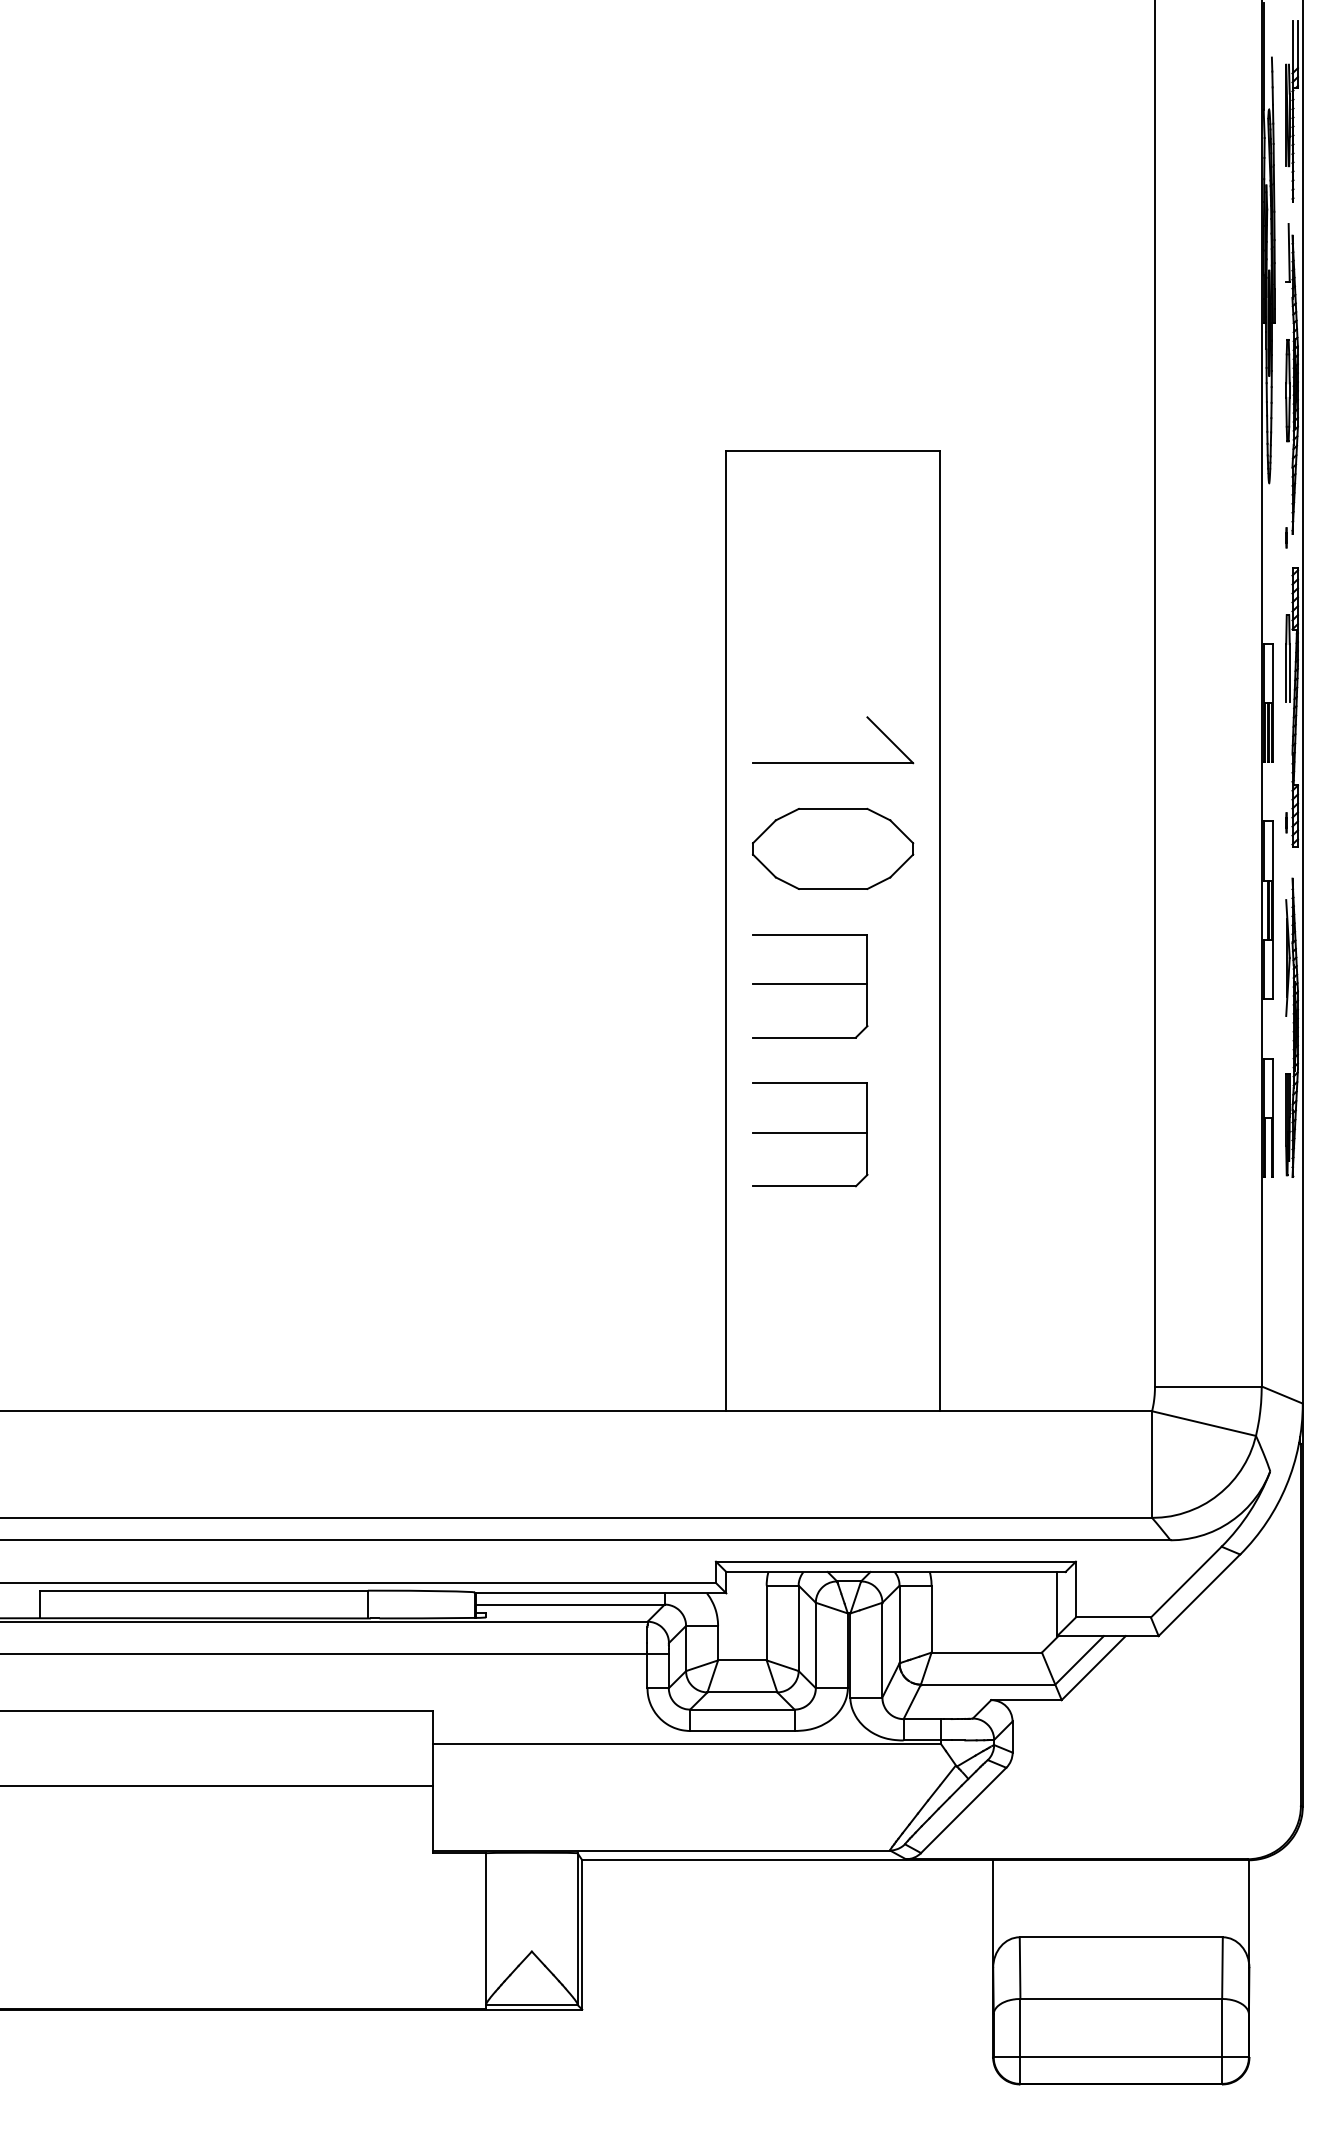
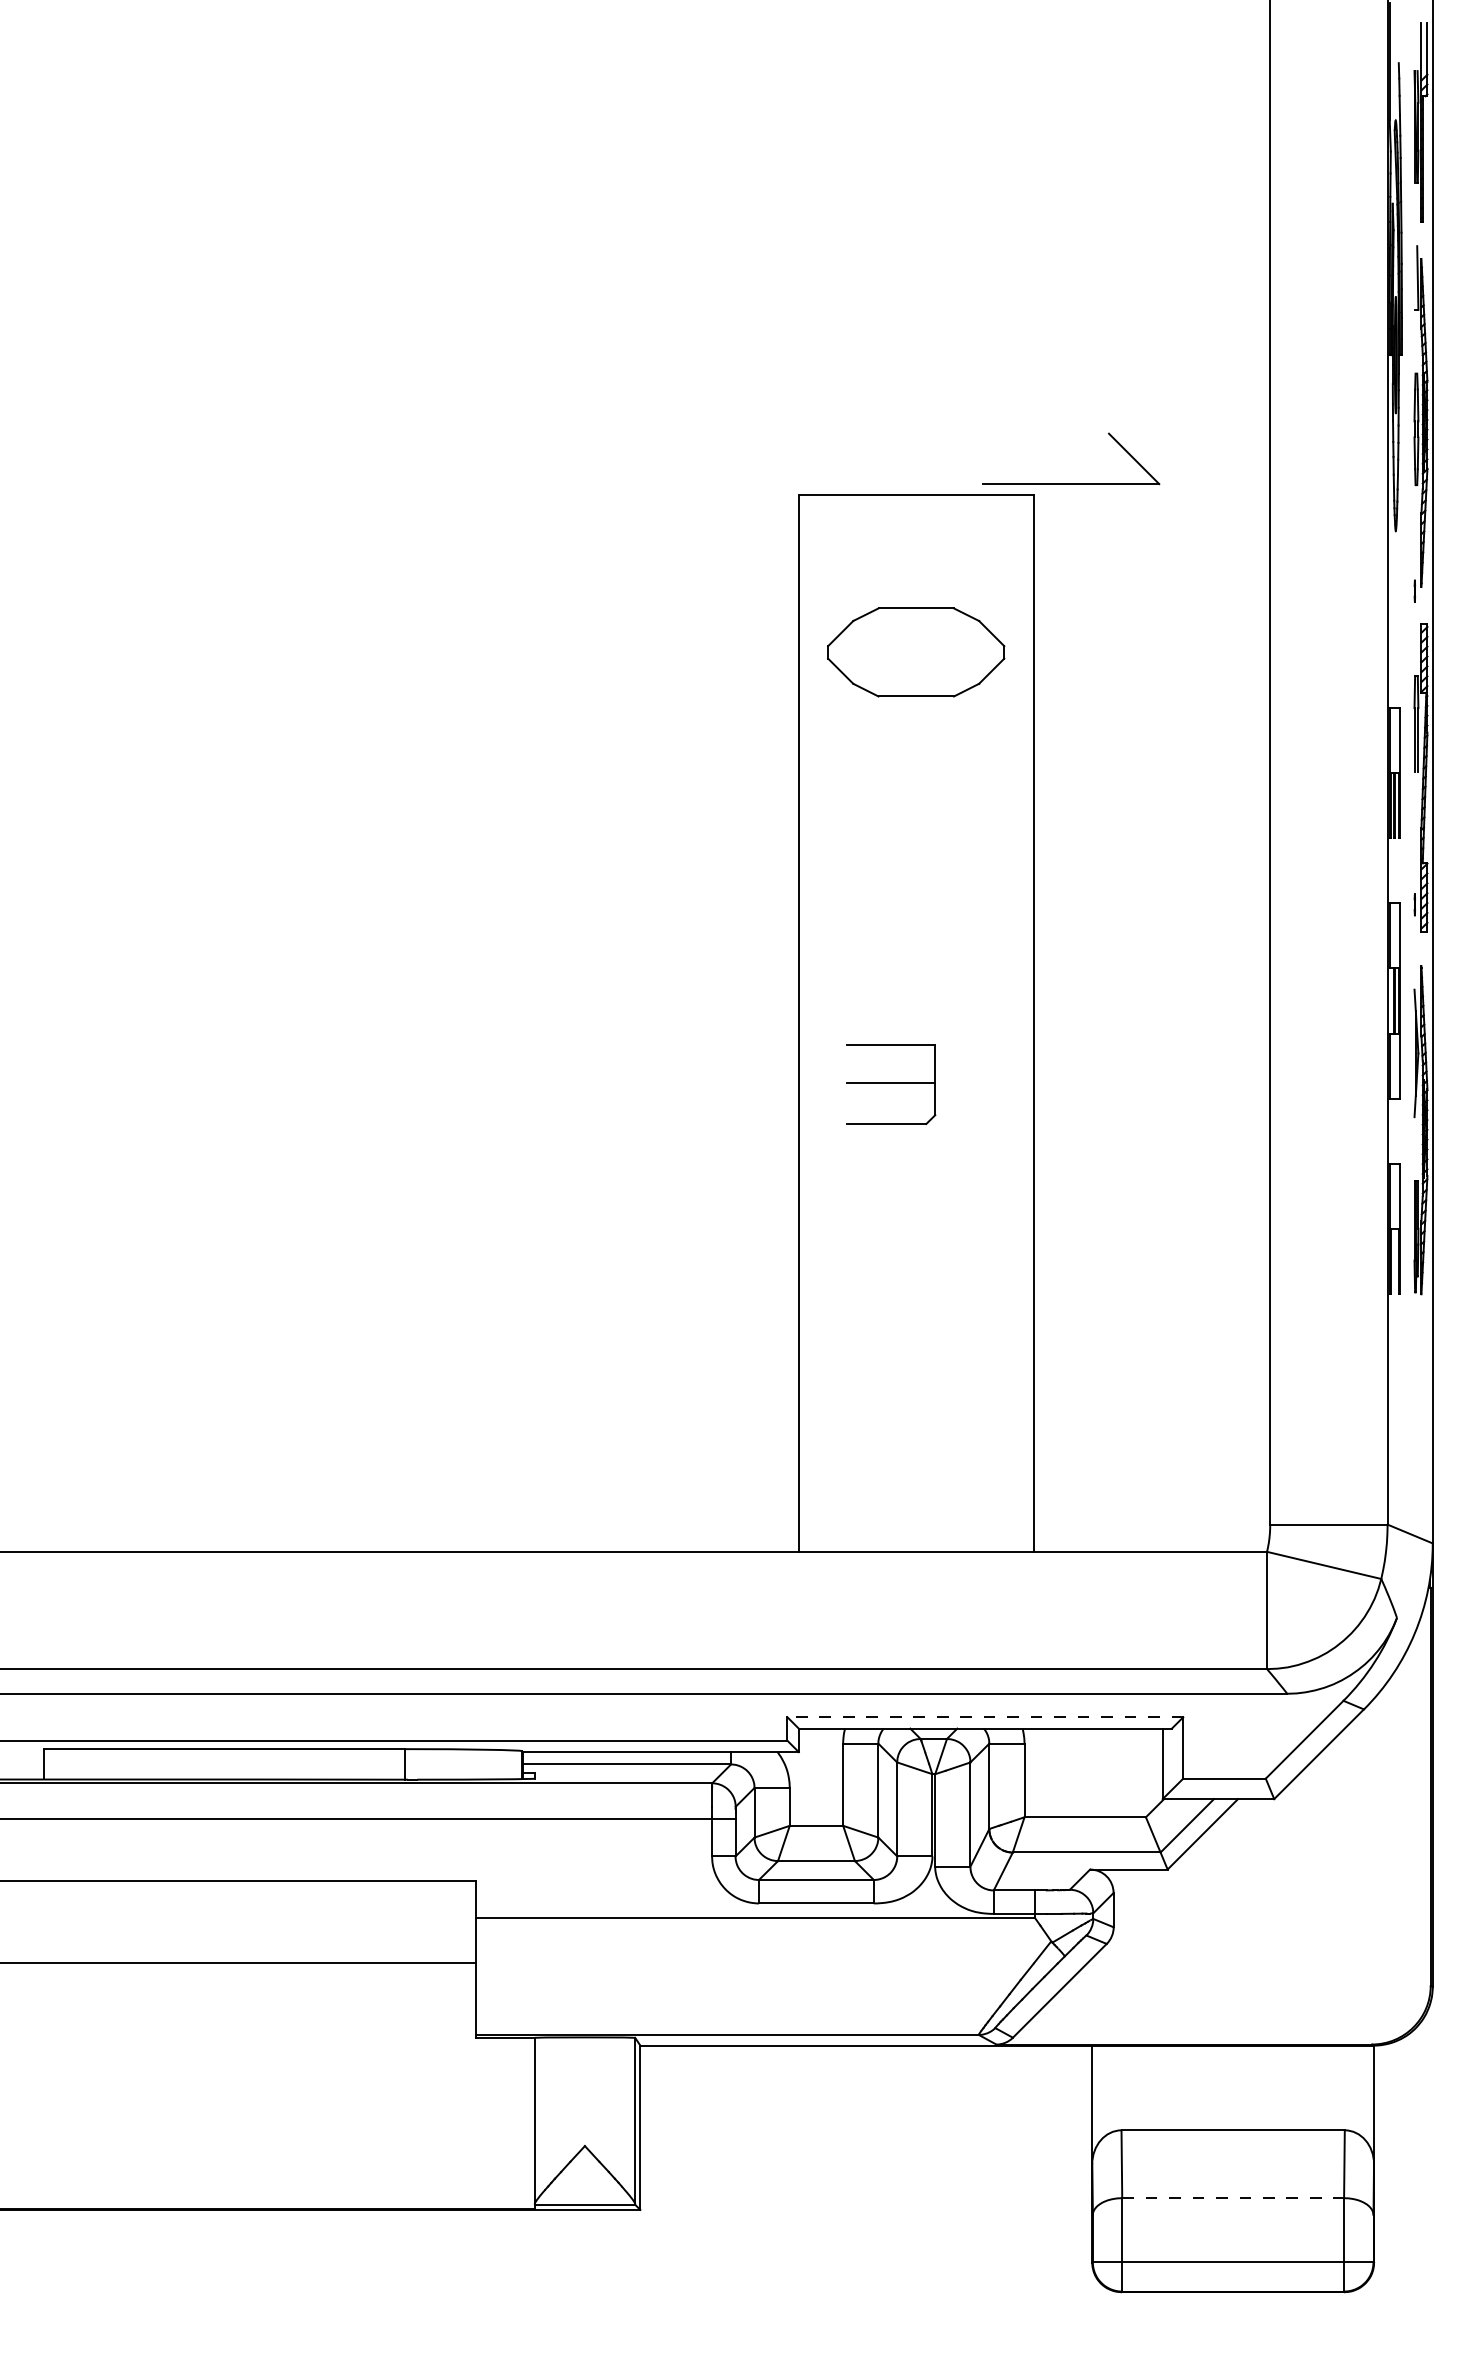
part: (833, 762) -> (1071, 483), moved
part: (833, 848) -> (916, 652), moved
part: (810, 986) -> (891, 1084), size x0.7
part: (809, 1134) -> (890, 1247), removed
line: (896, 1561) -> (985, 1717), solid -> dashed
line: (1121, 1999) -> (1233, 2198), solid -> dashed

